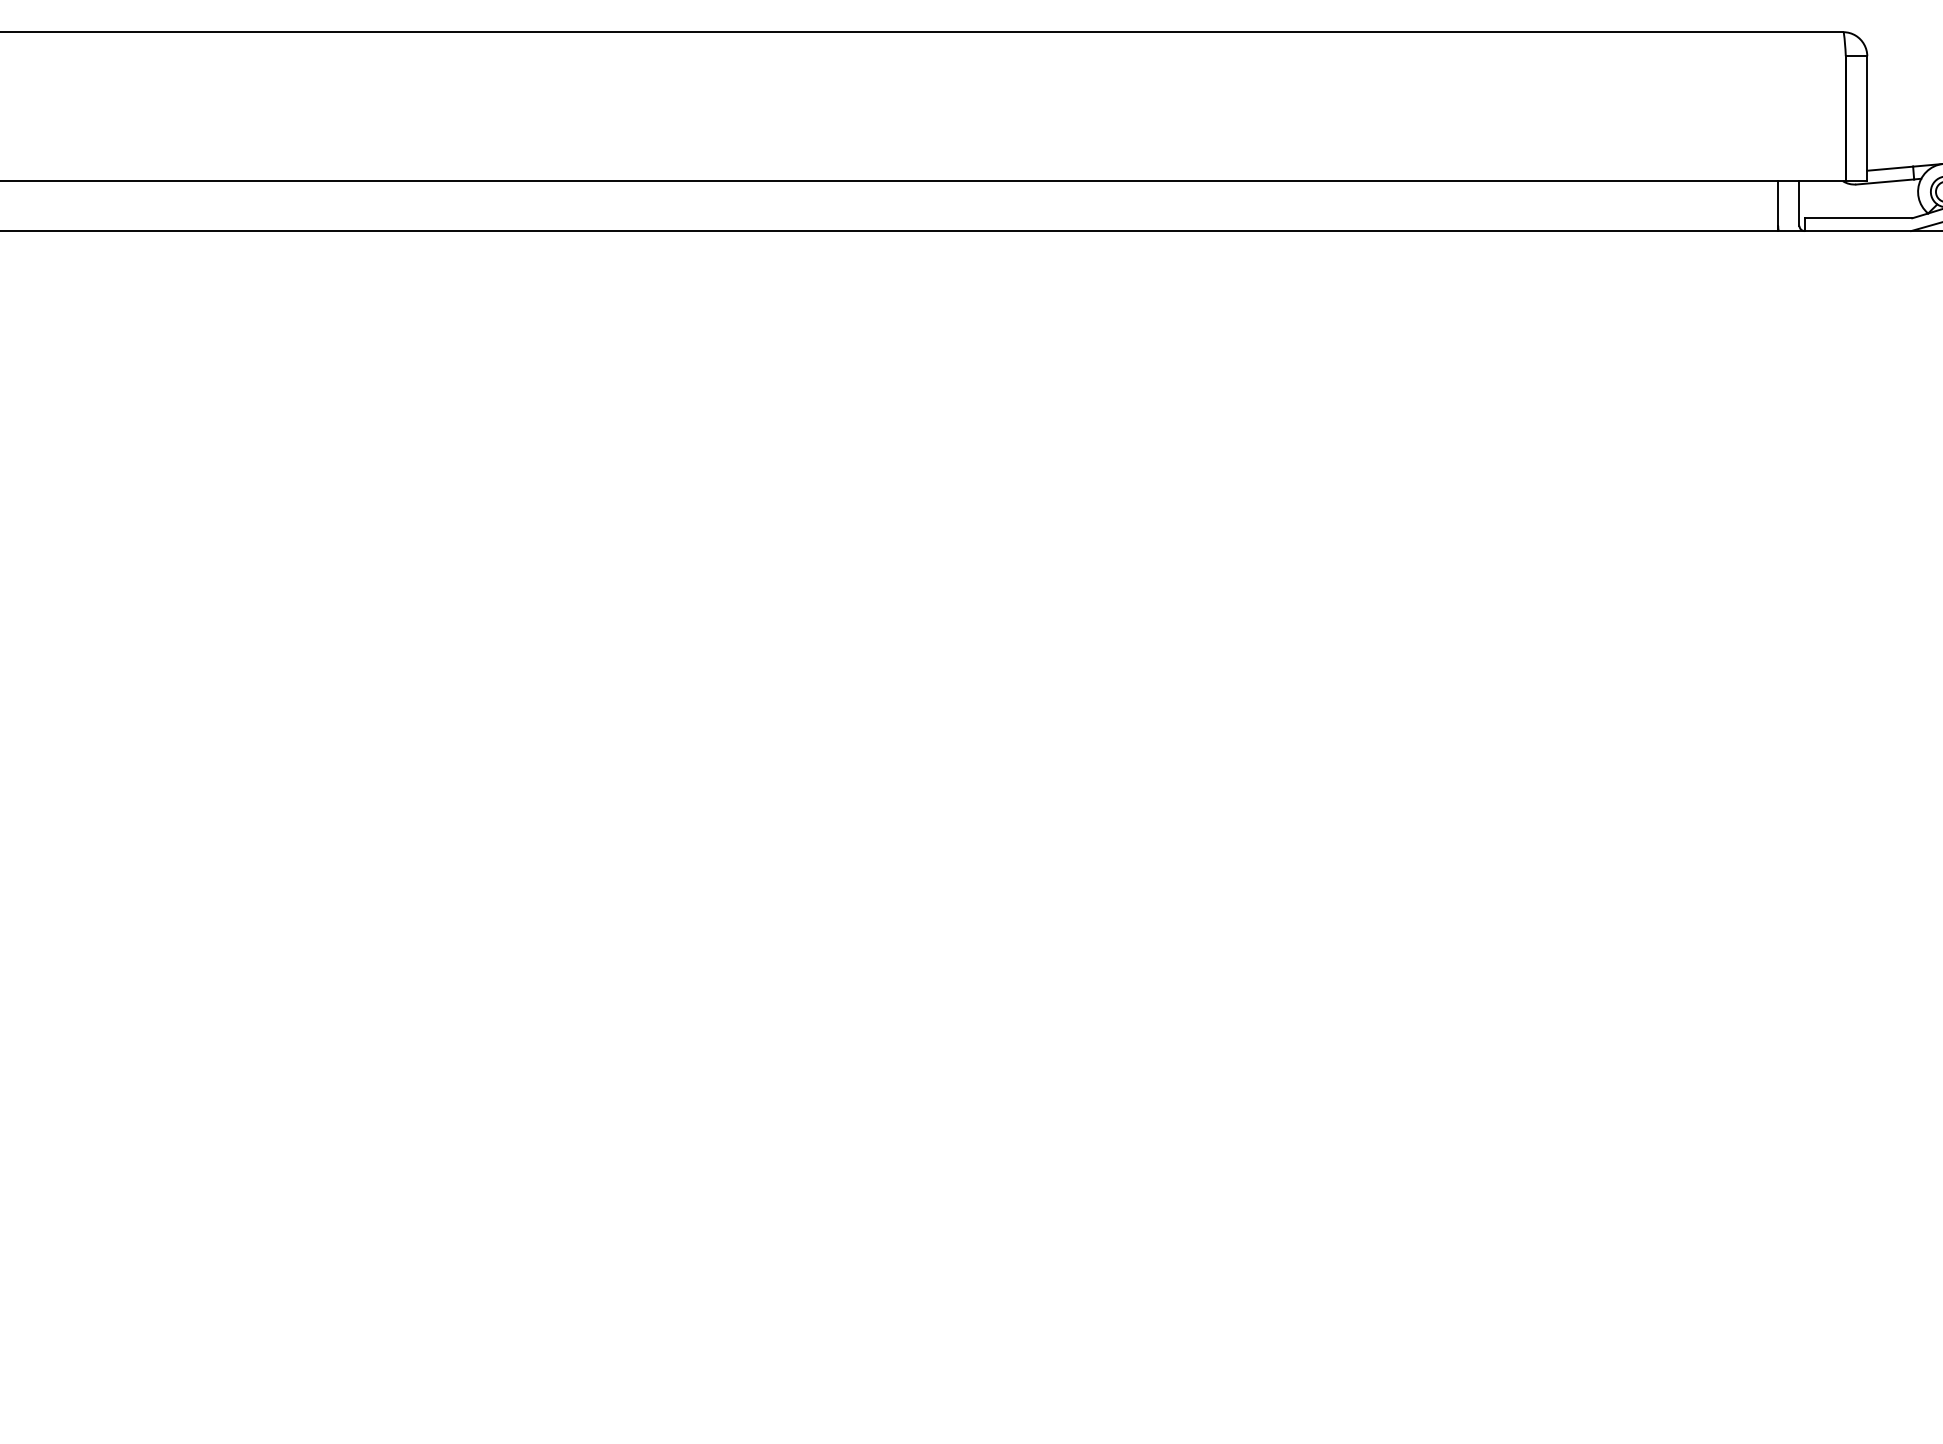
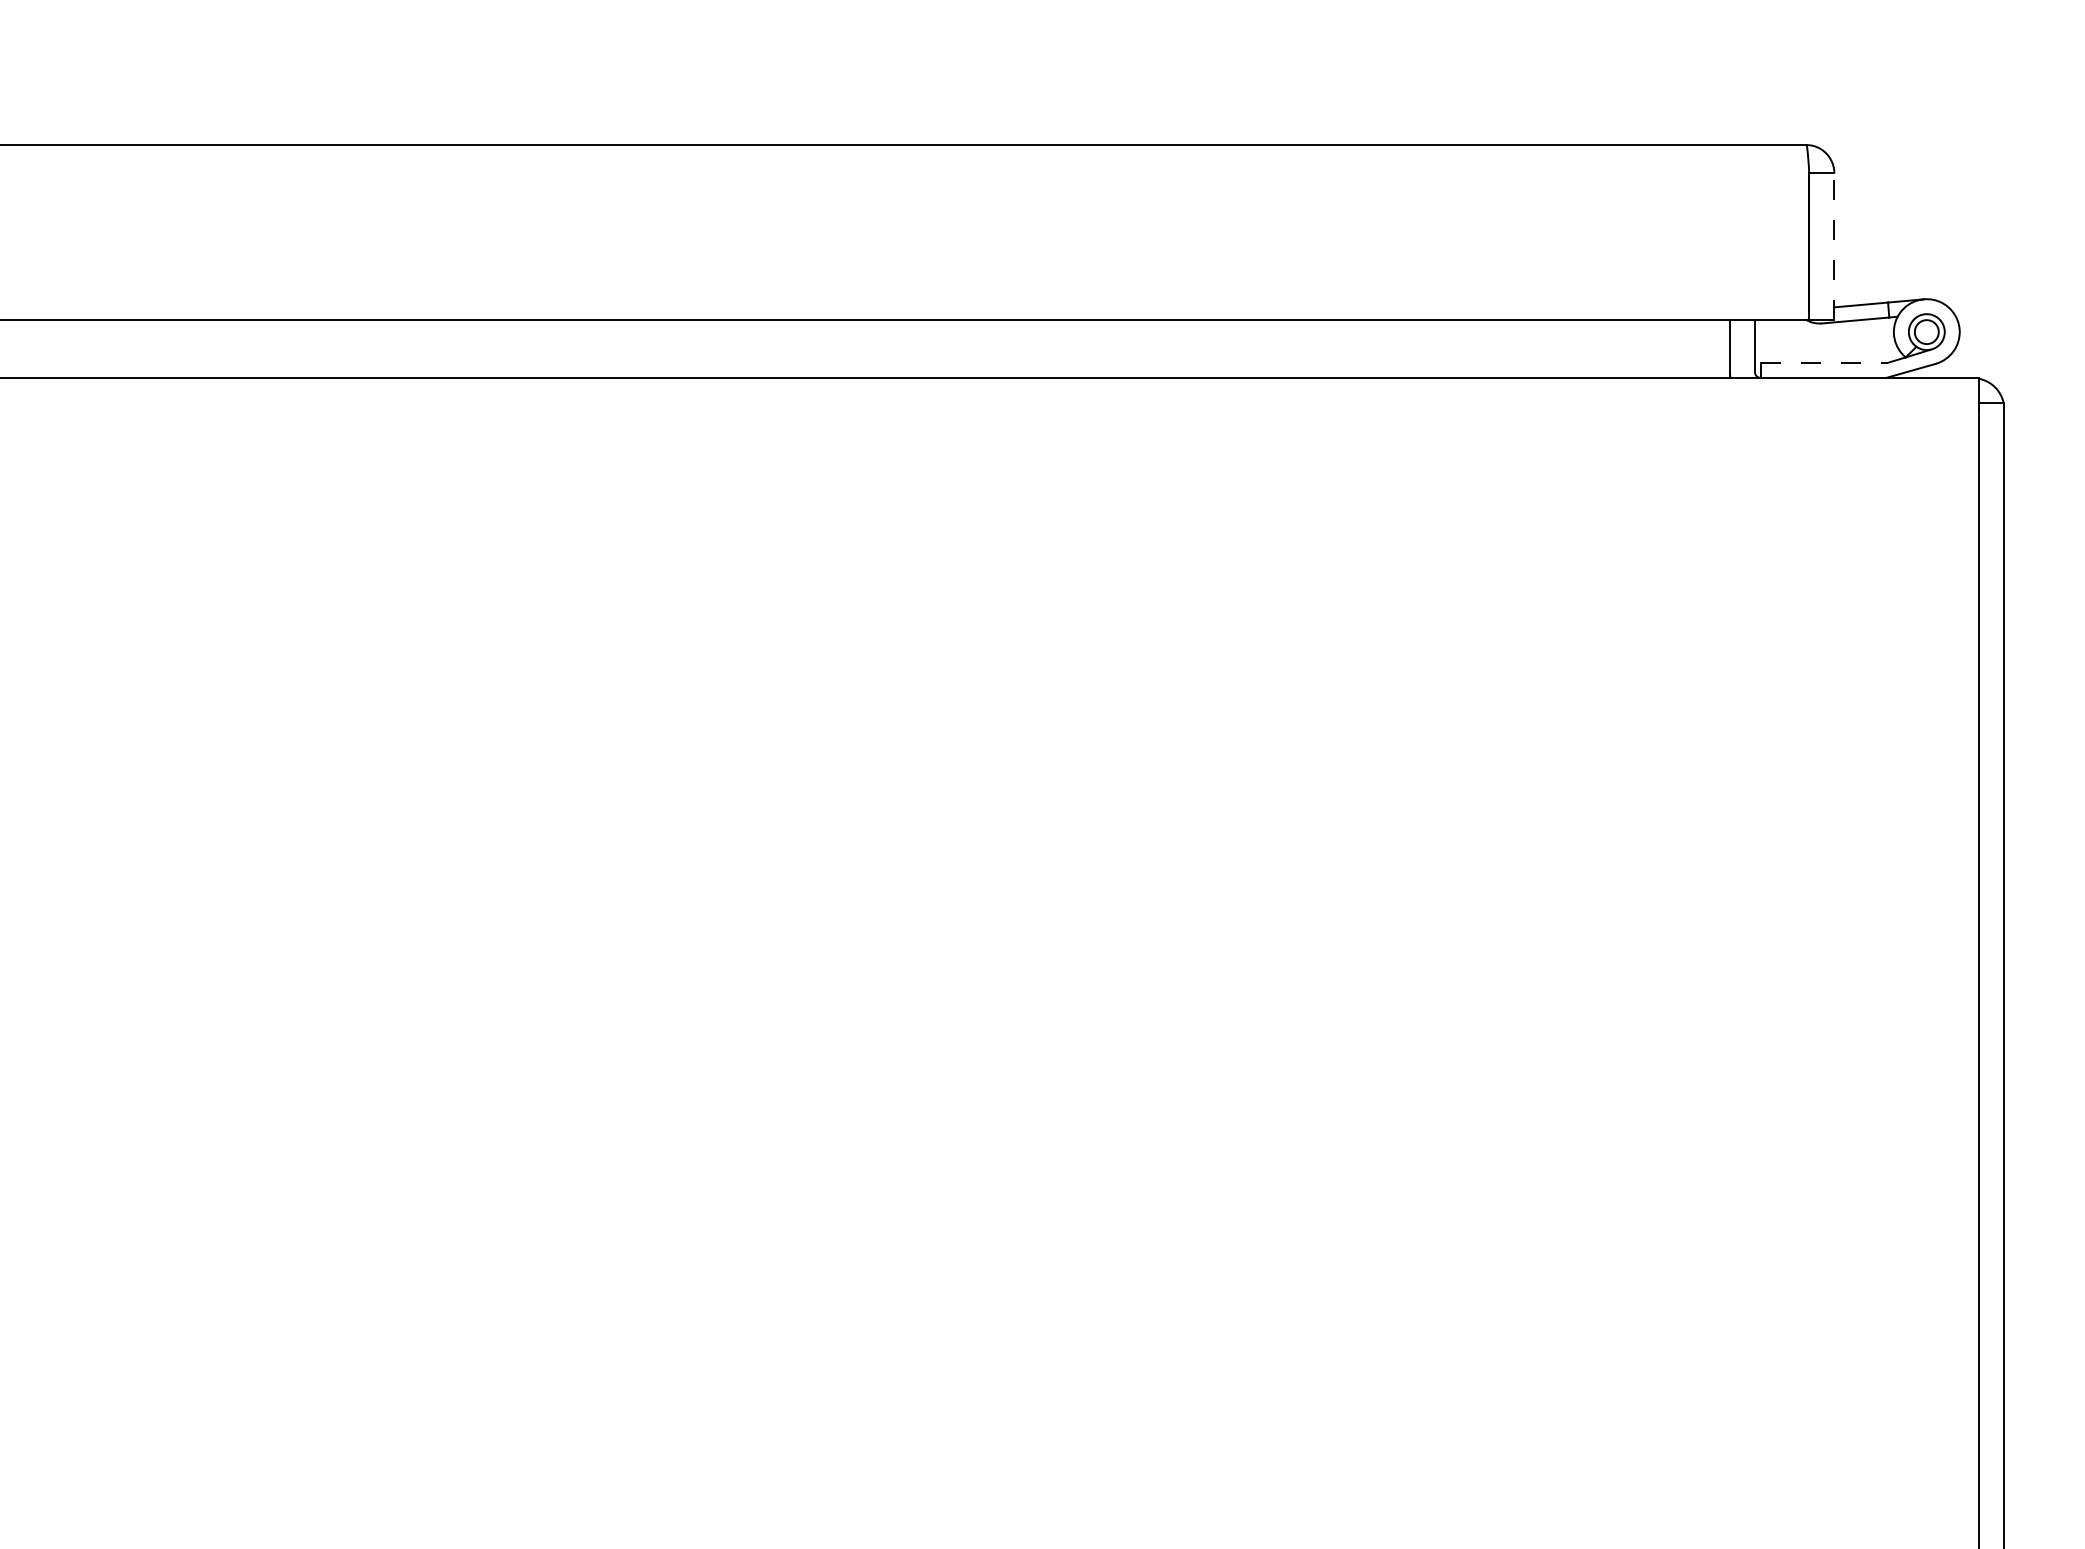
line: (1867, 118) -> (1834, 246), solid -> dashed
line: (1858, 218) -> (1824, 363), solid -> dashed

